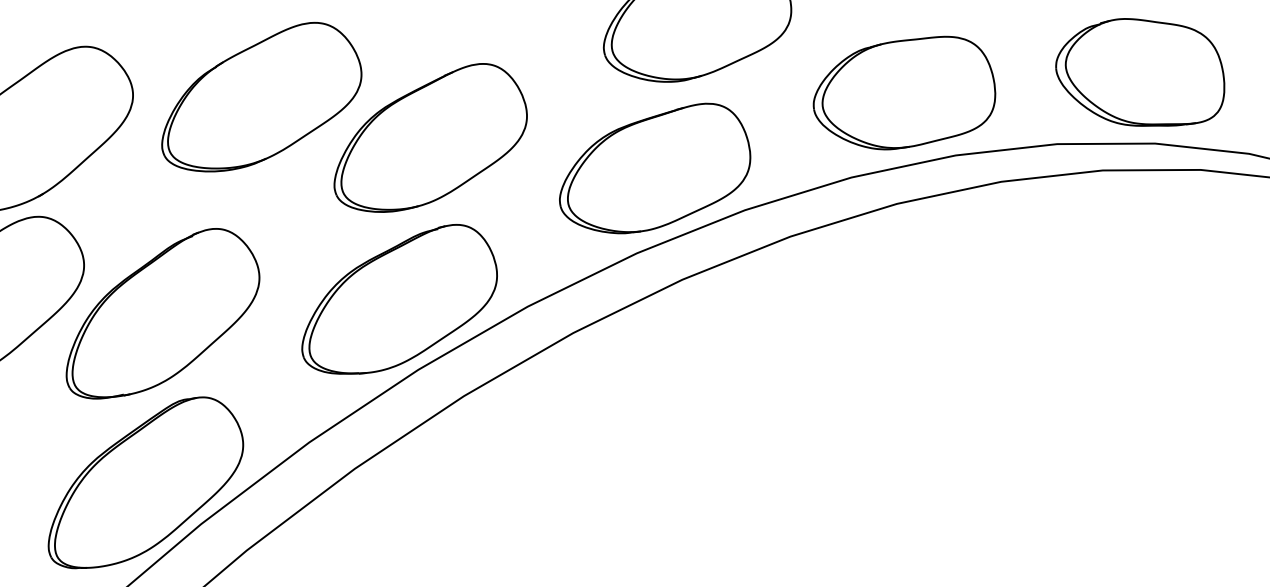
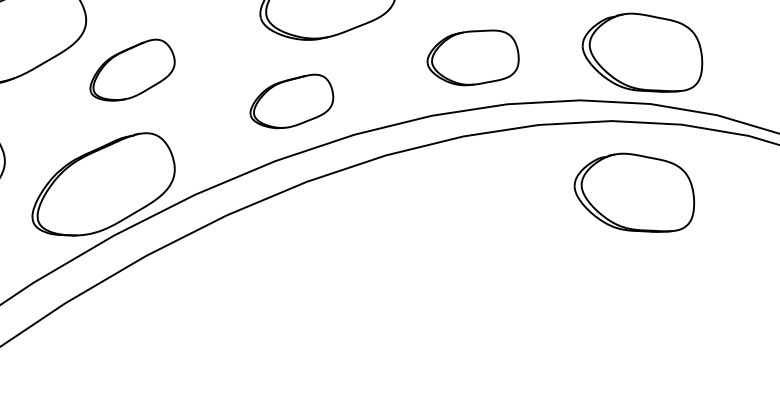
part: (904, 92) -> (473, 57), size x0.7
part: (430, 137) -> (132, 69), size x0.6
part: (655, 168) -> (292, 101), size x0.6
part: (1140, 268) -> (634, 192), added

